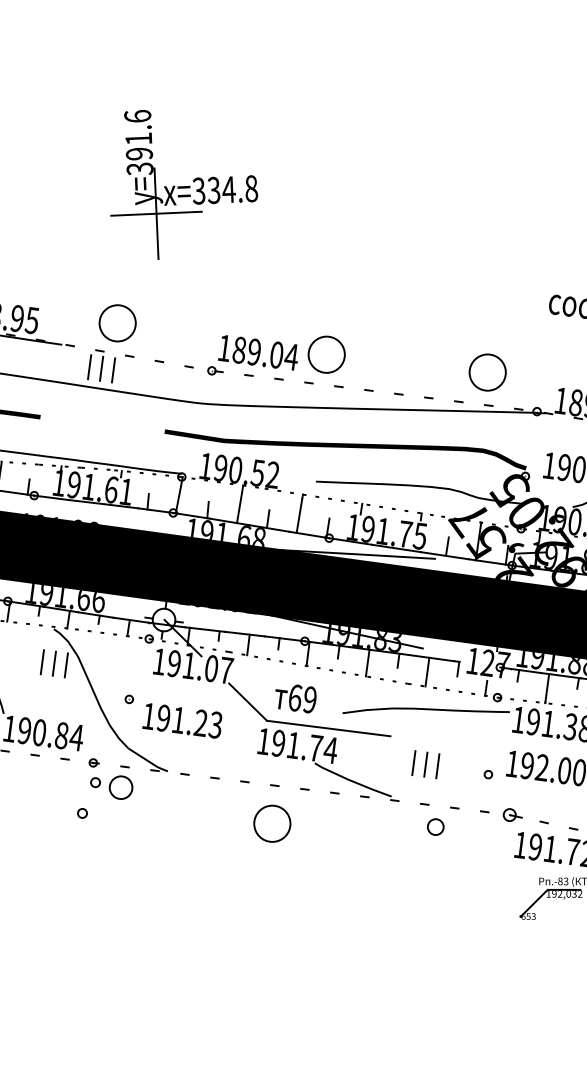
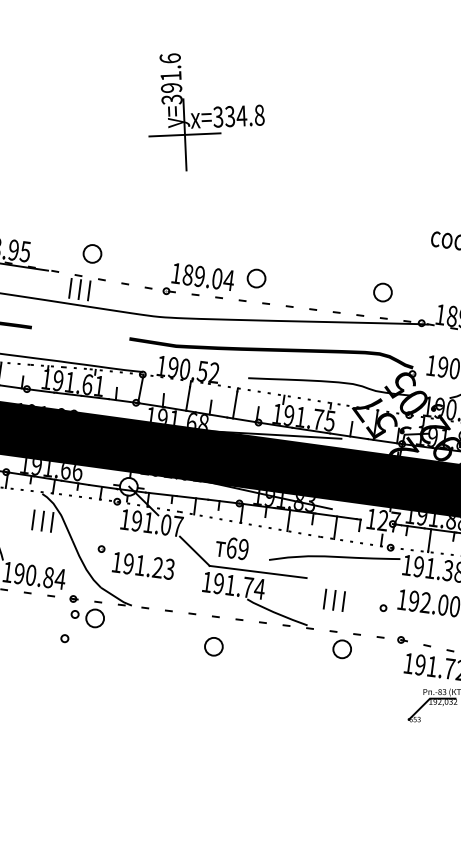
part: (183, 185) -> (206, 112), moved
circle: (117, 322) -> (92, 253), size x0.62
circle: (326, 354) -> (256, 278), size x0.62
circle: (487, 372) -> (382, 292), size x0.62
part: (512, 814) -> (402, 639), size x0.62
circle: (271, 823) -> (213, 646), size x0.62
circle: (434, 827) -> (341, 649), size x1.43

